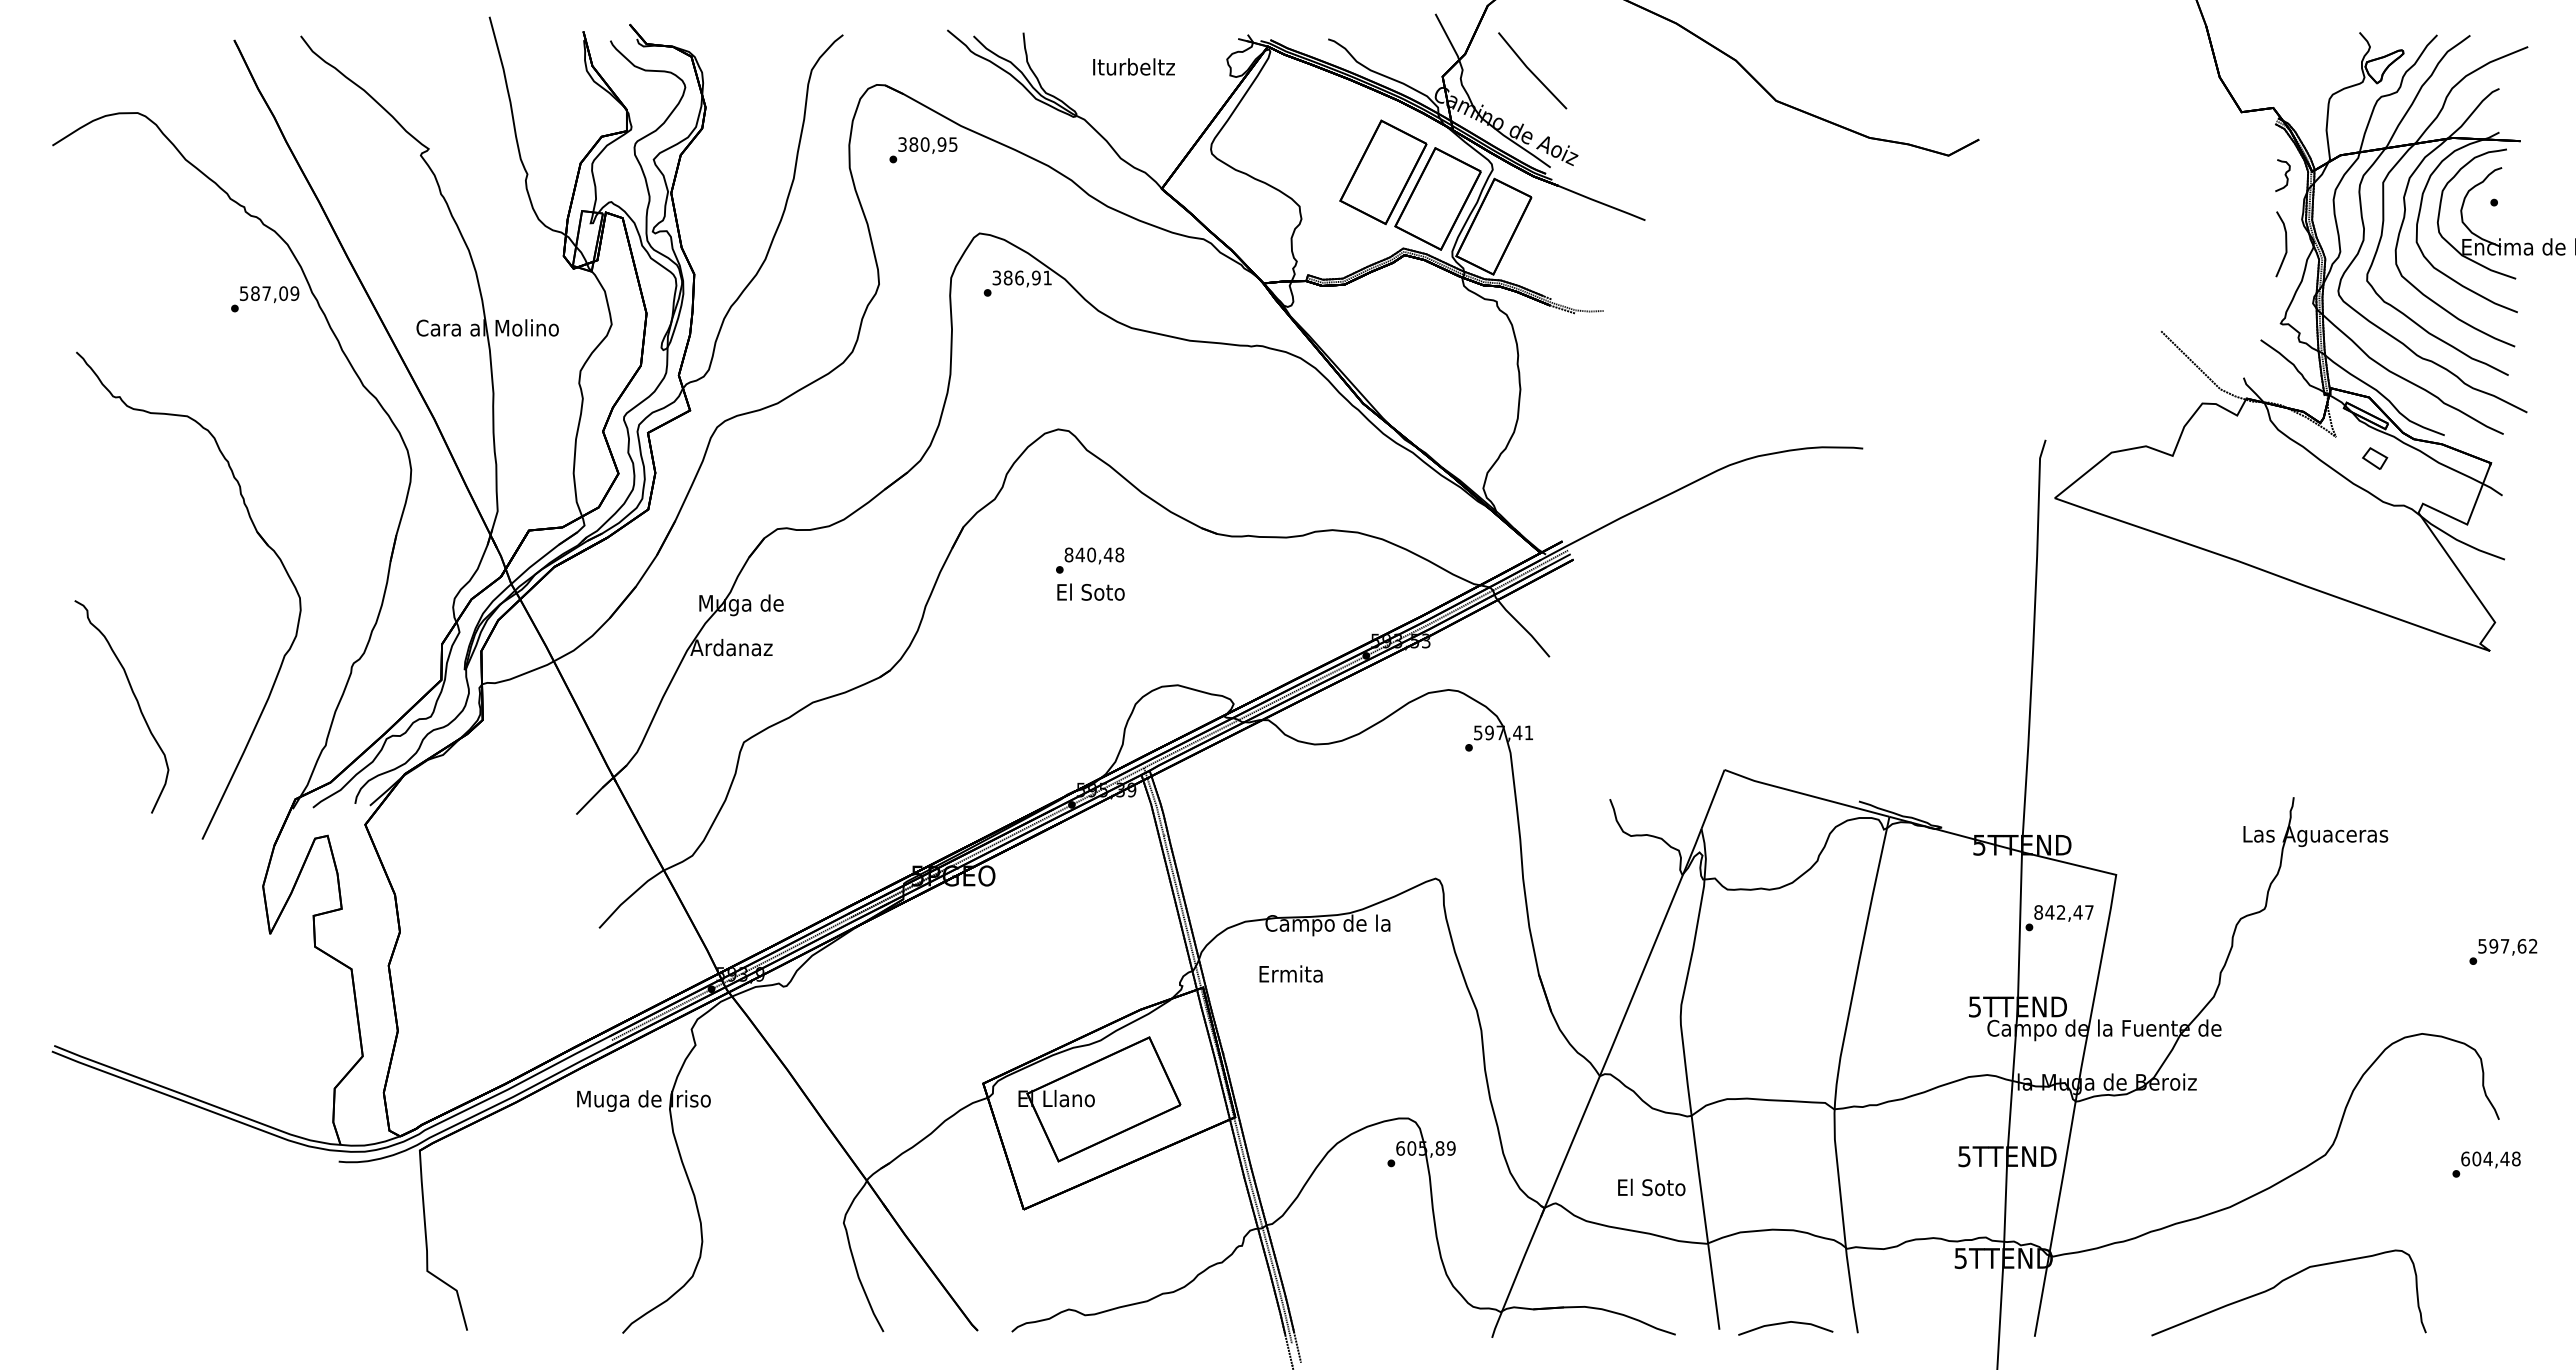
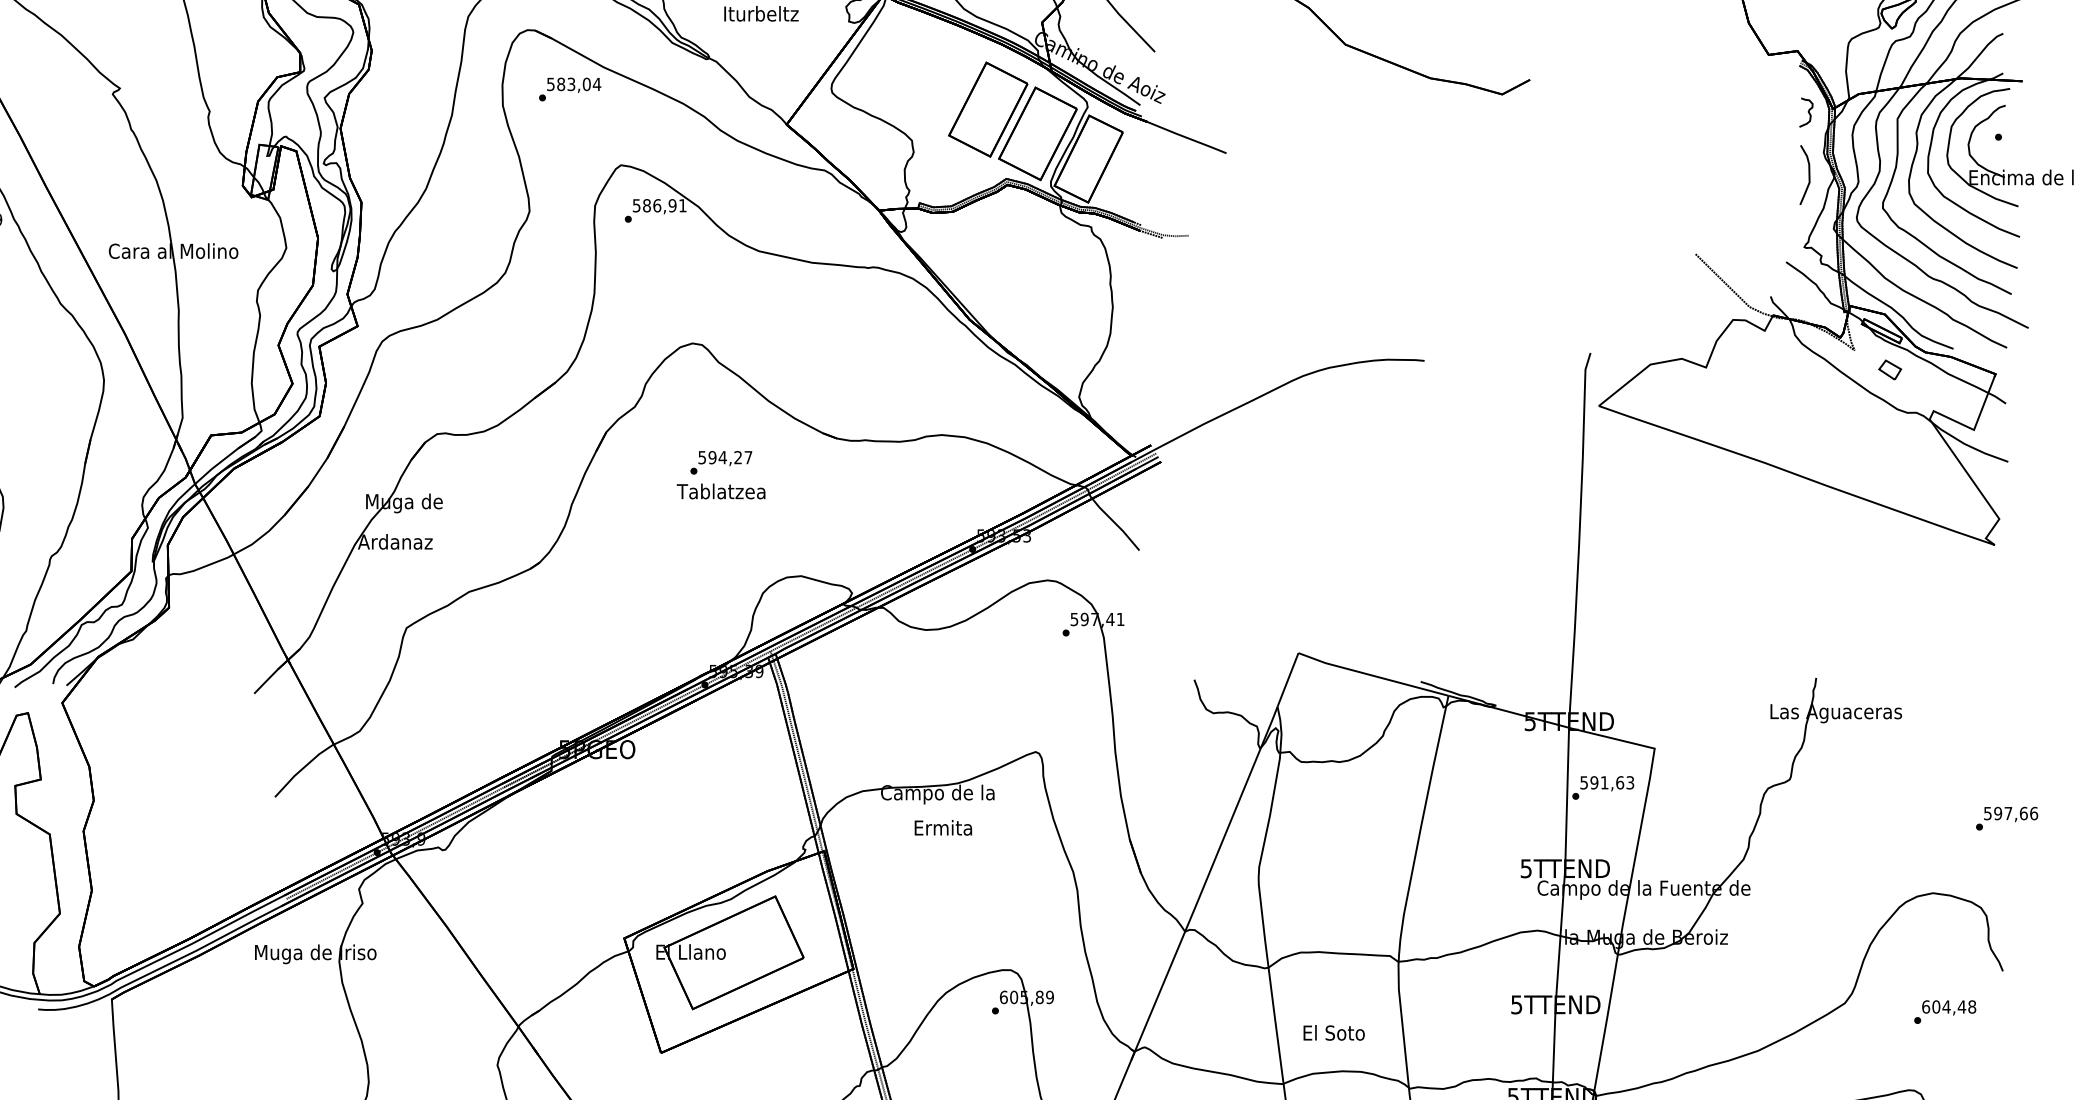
text: (927, 144) -> (573, 84), 380,95 -> 583,04
text: (997, 277) -> (637, 205), 386,91 -> 586,91
text: (1094, 554) -> (725, 457), 840,48 -> 594,27
text: (1089, 591) -> (720, 490), El Soto -> Tablatzea
text: (2063, 912) -> (1606, 782), 842,47 -> 591,63
text: (2533, 945) -> (2034, 812), 597,62 -> 597,66
text: (1290, 973) -> (942, 827), moved
text: (2486, 1164) -> (1945, 1012), moved
text: (1651, 1187) -> (1333, 1032), moved

